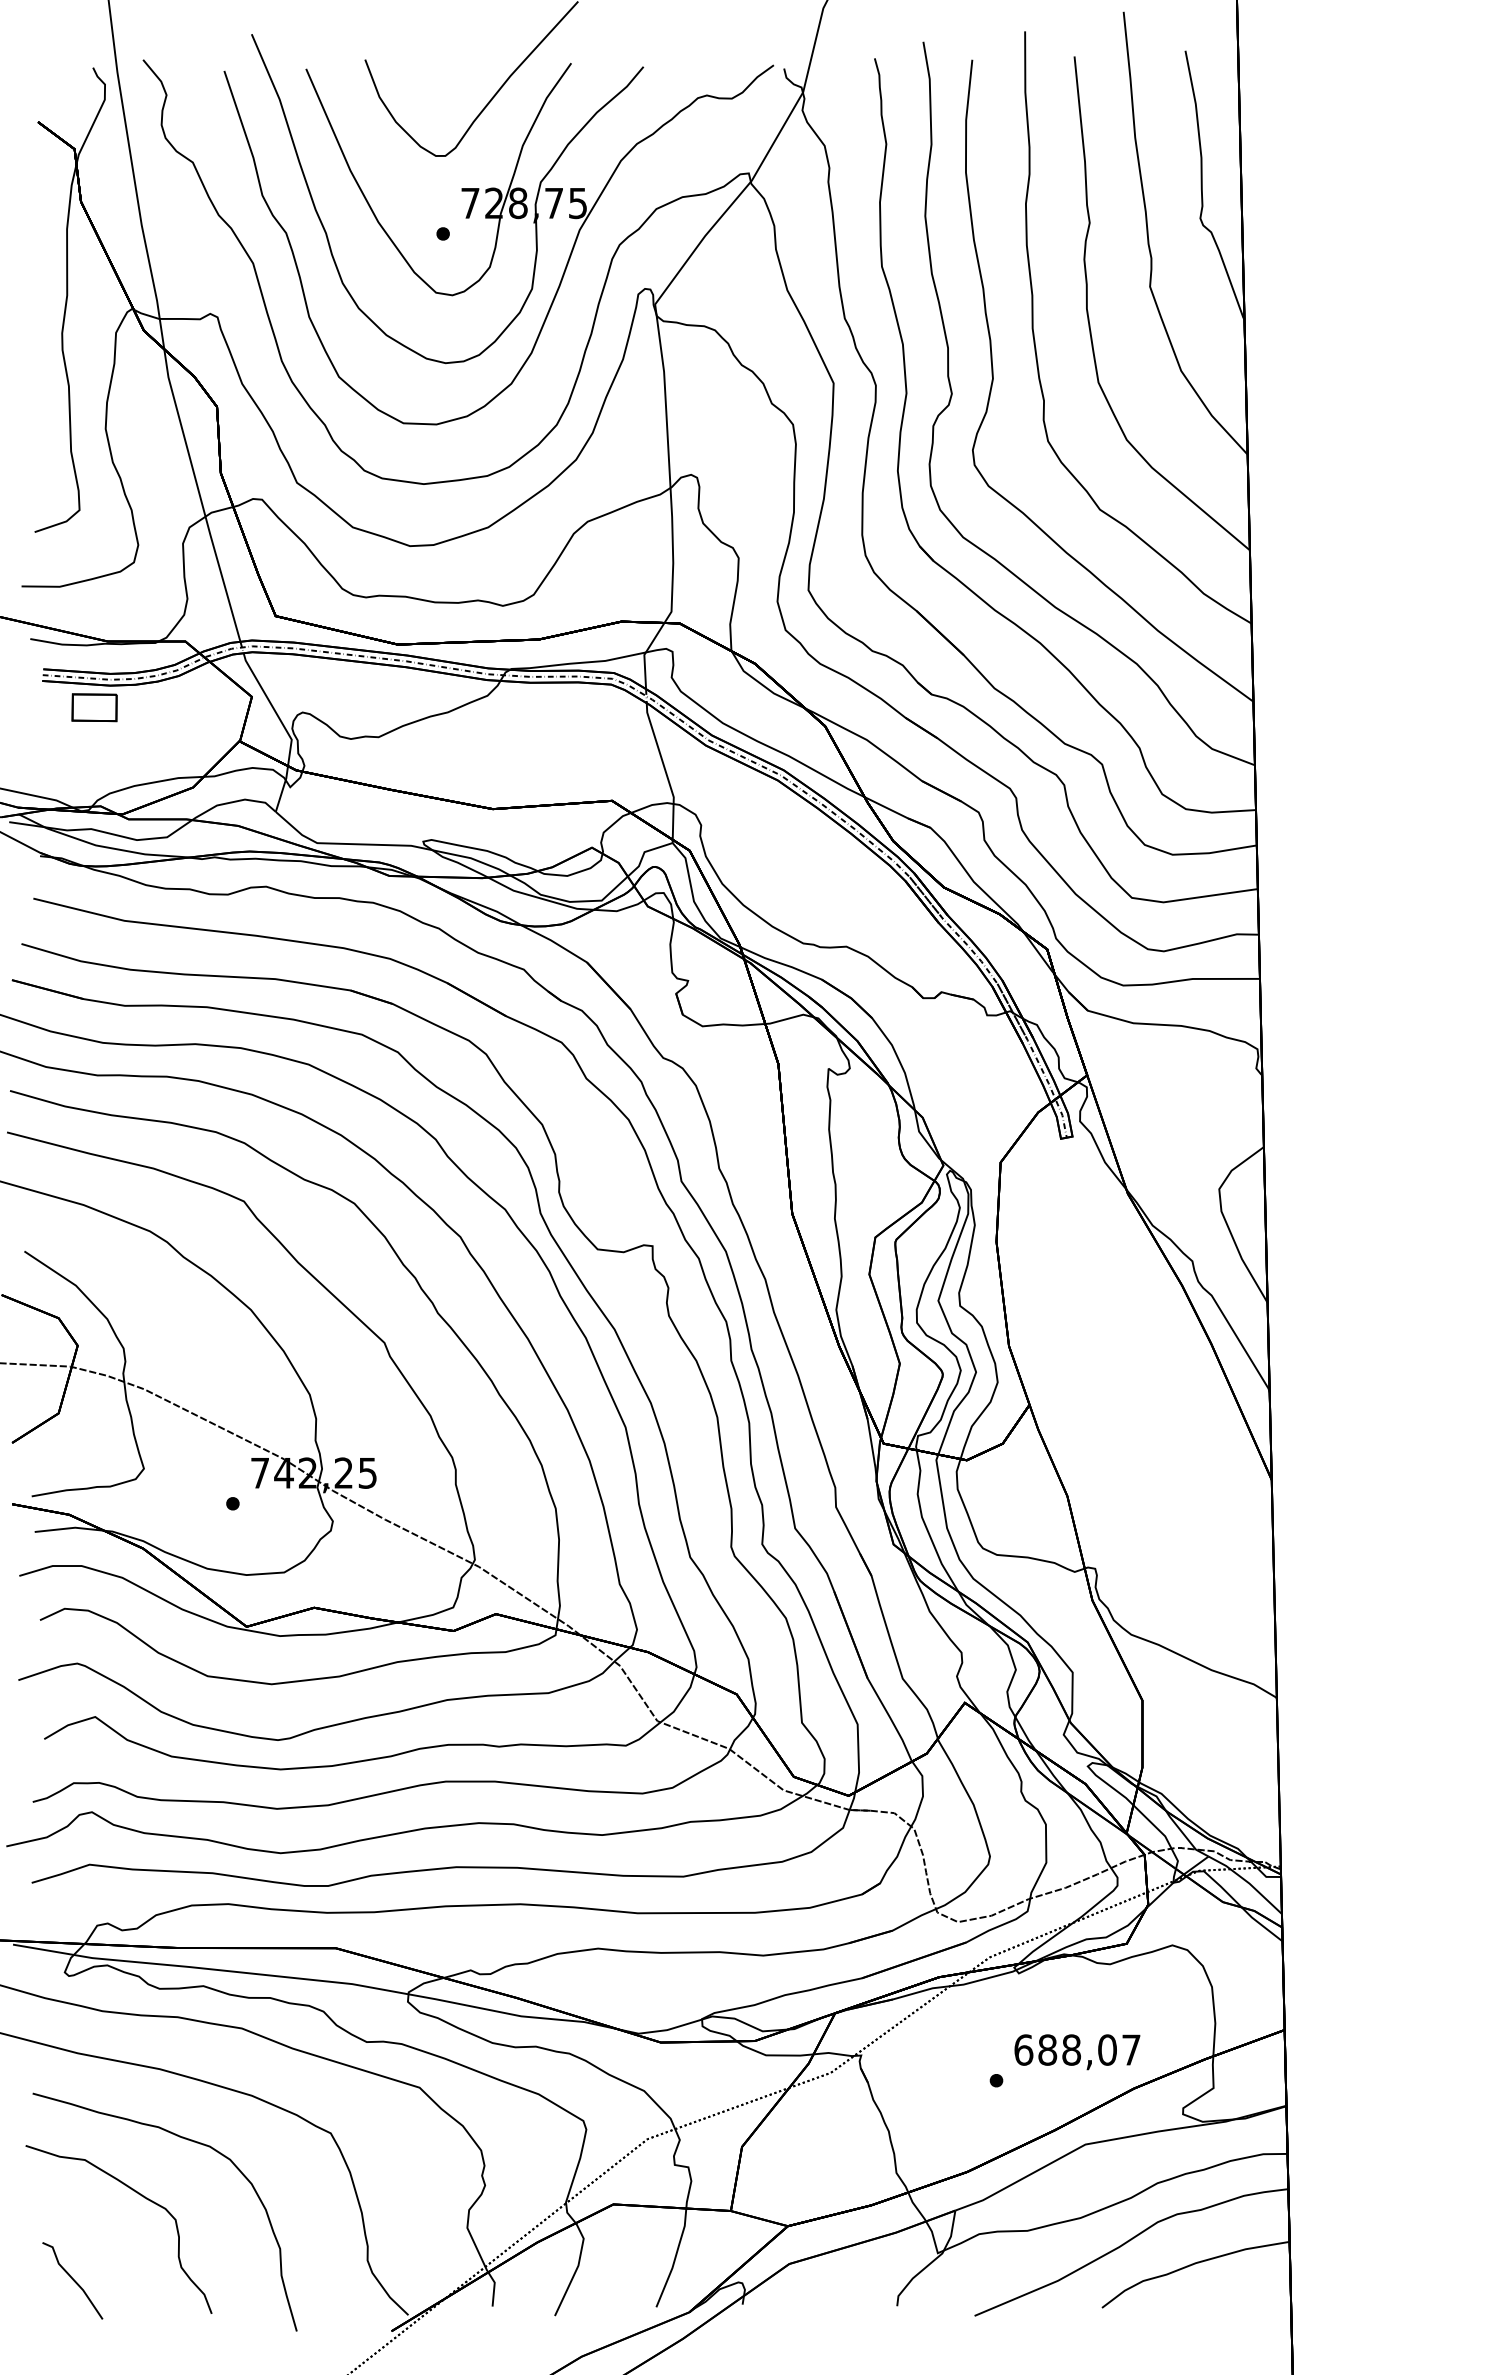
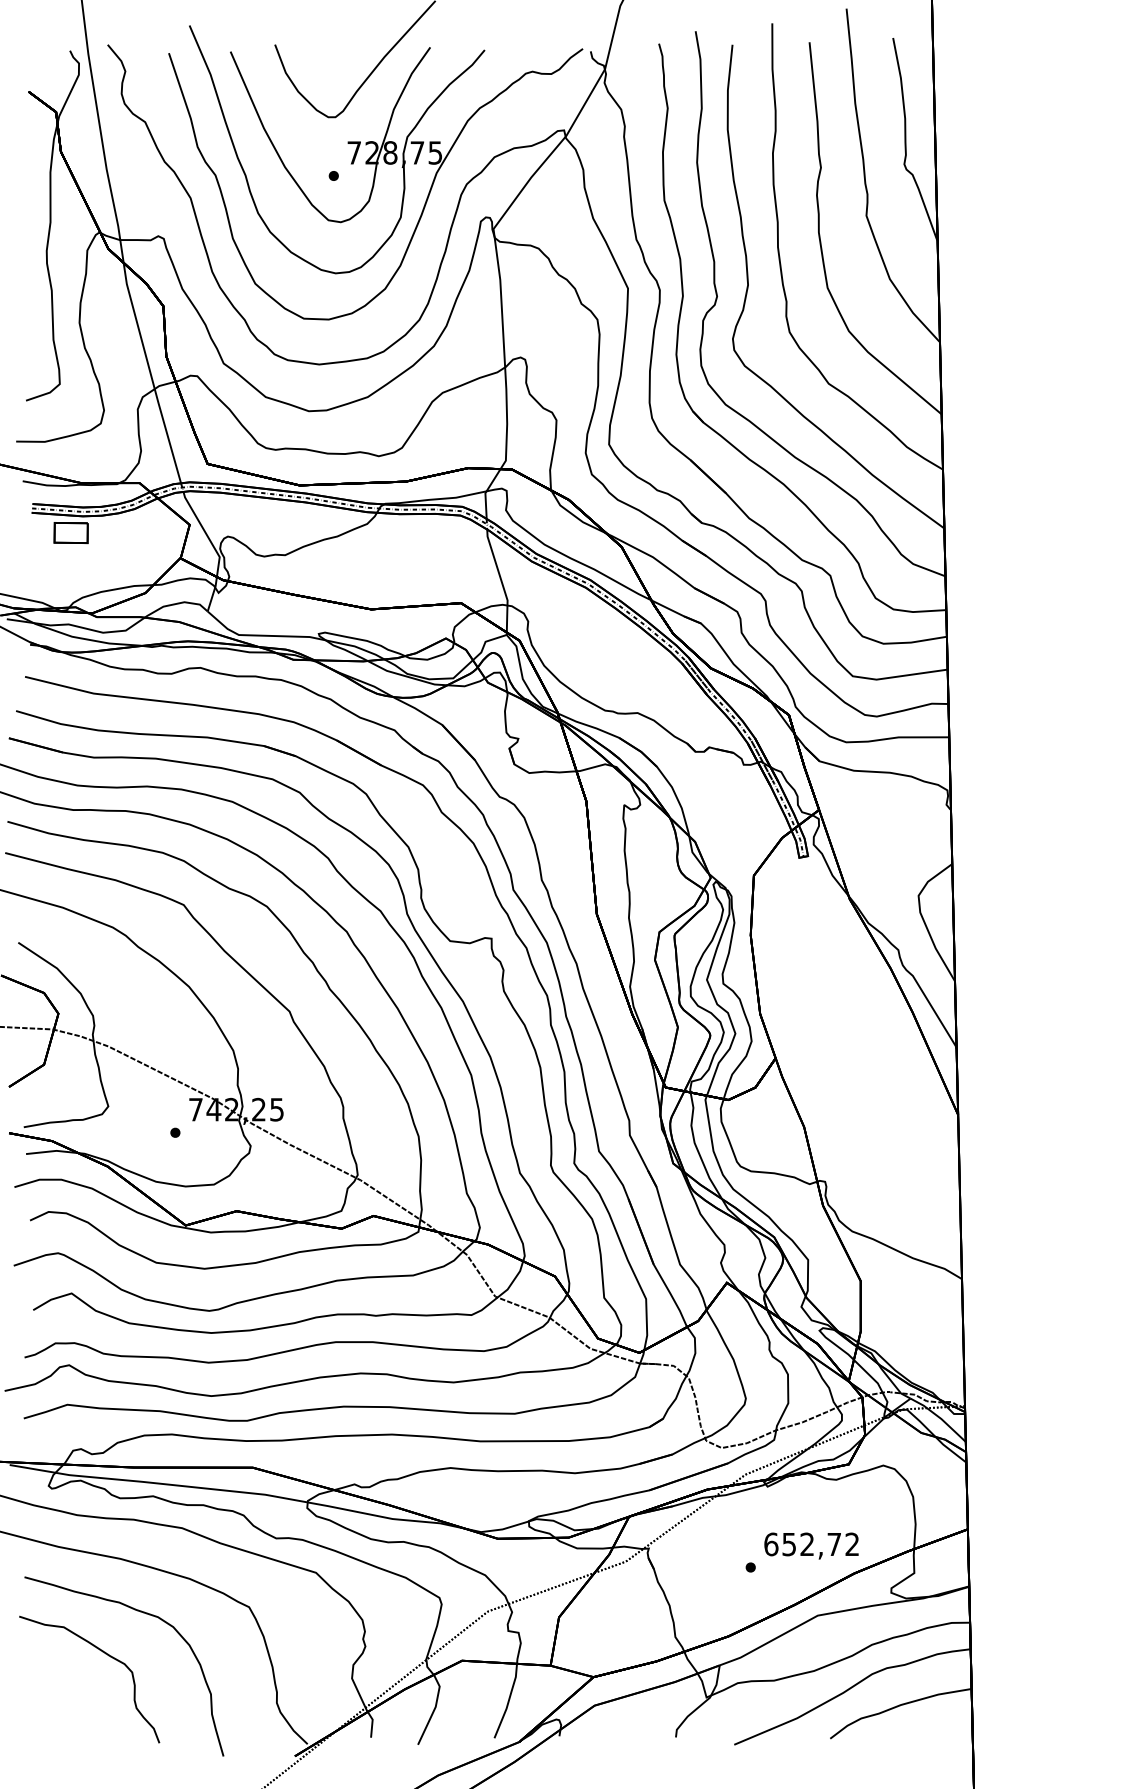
text: (1089, 2049) -> (820, 1544), 688,07 -> 652,72
line: (72, 2280) -> (54, 1718), removed

